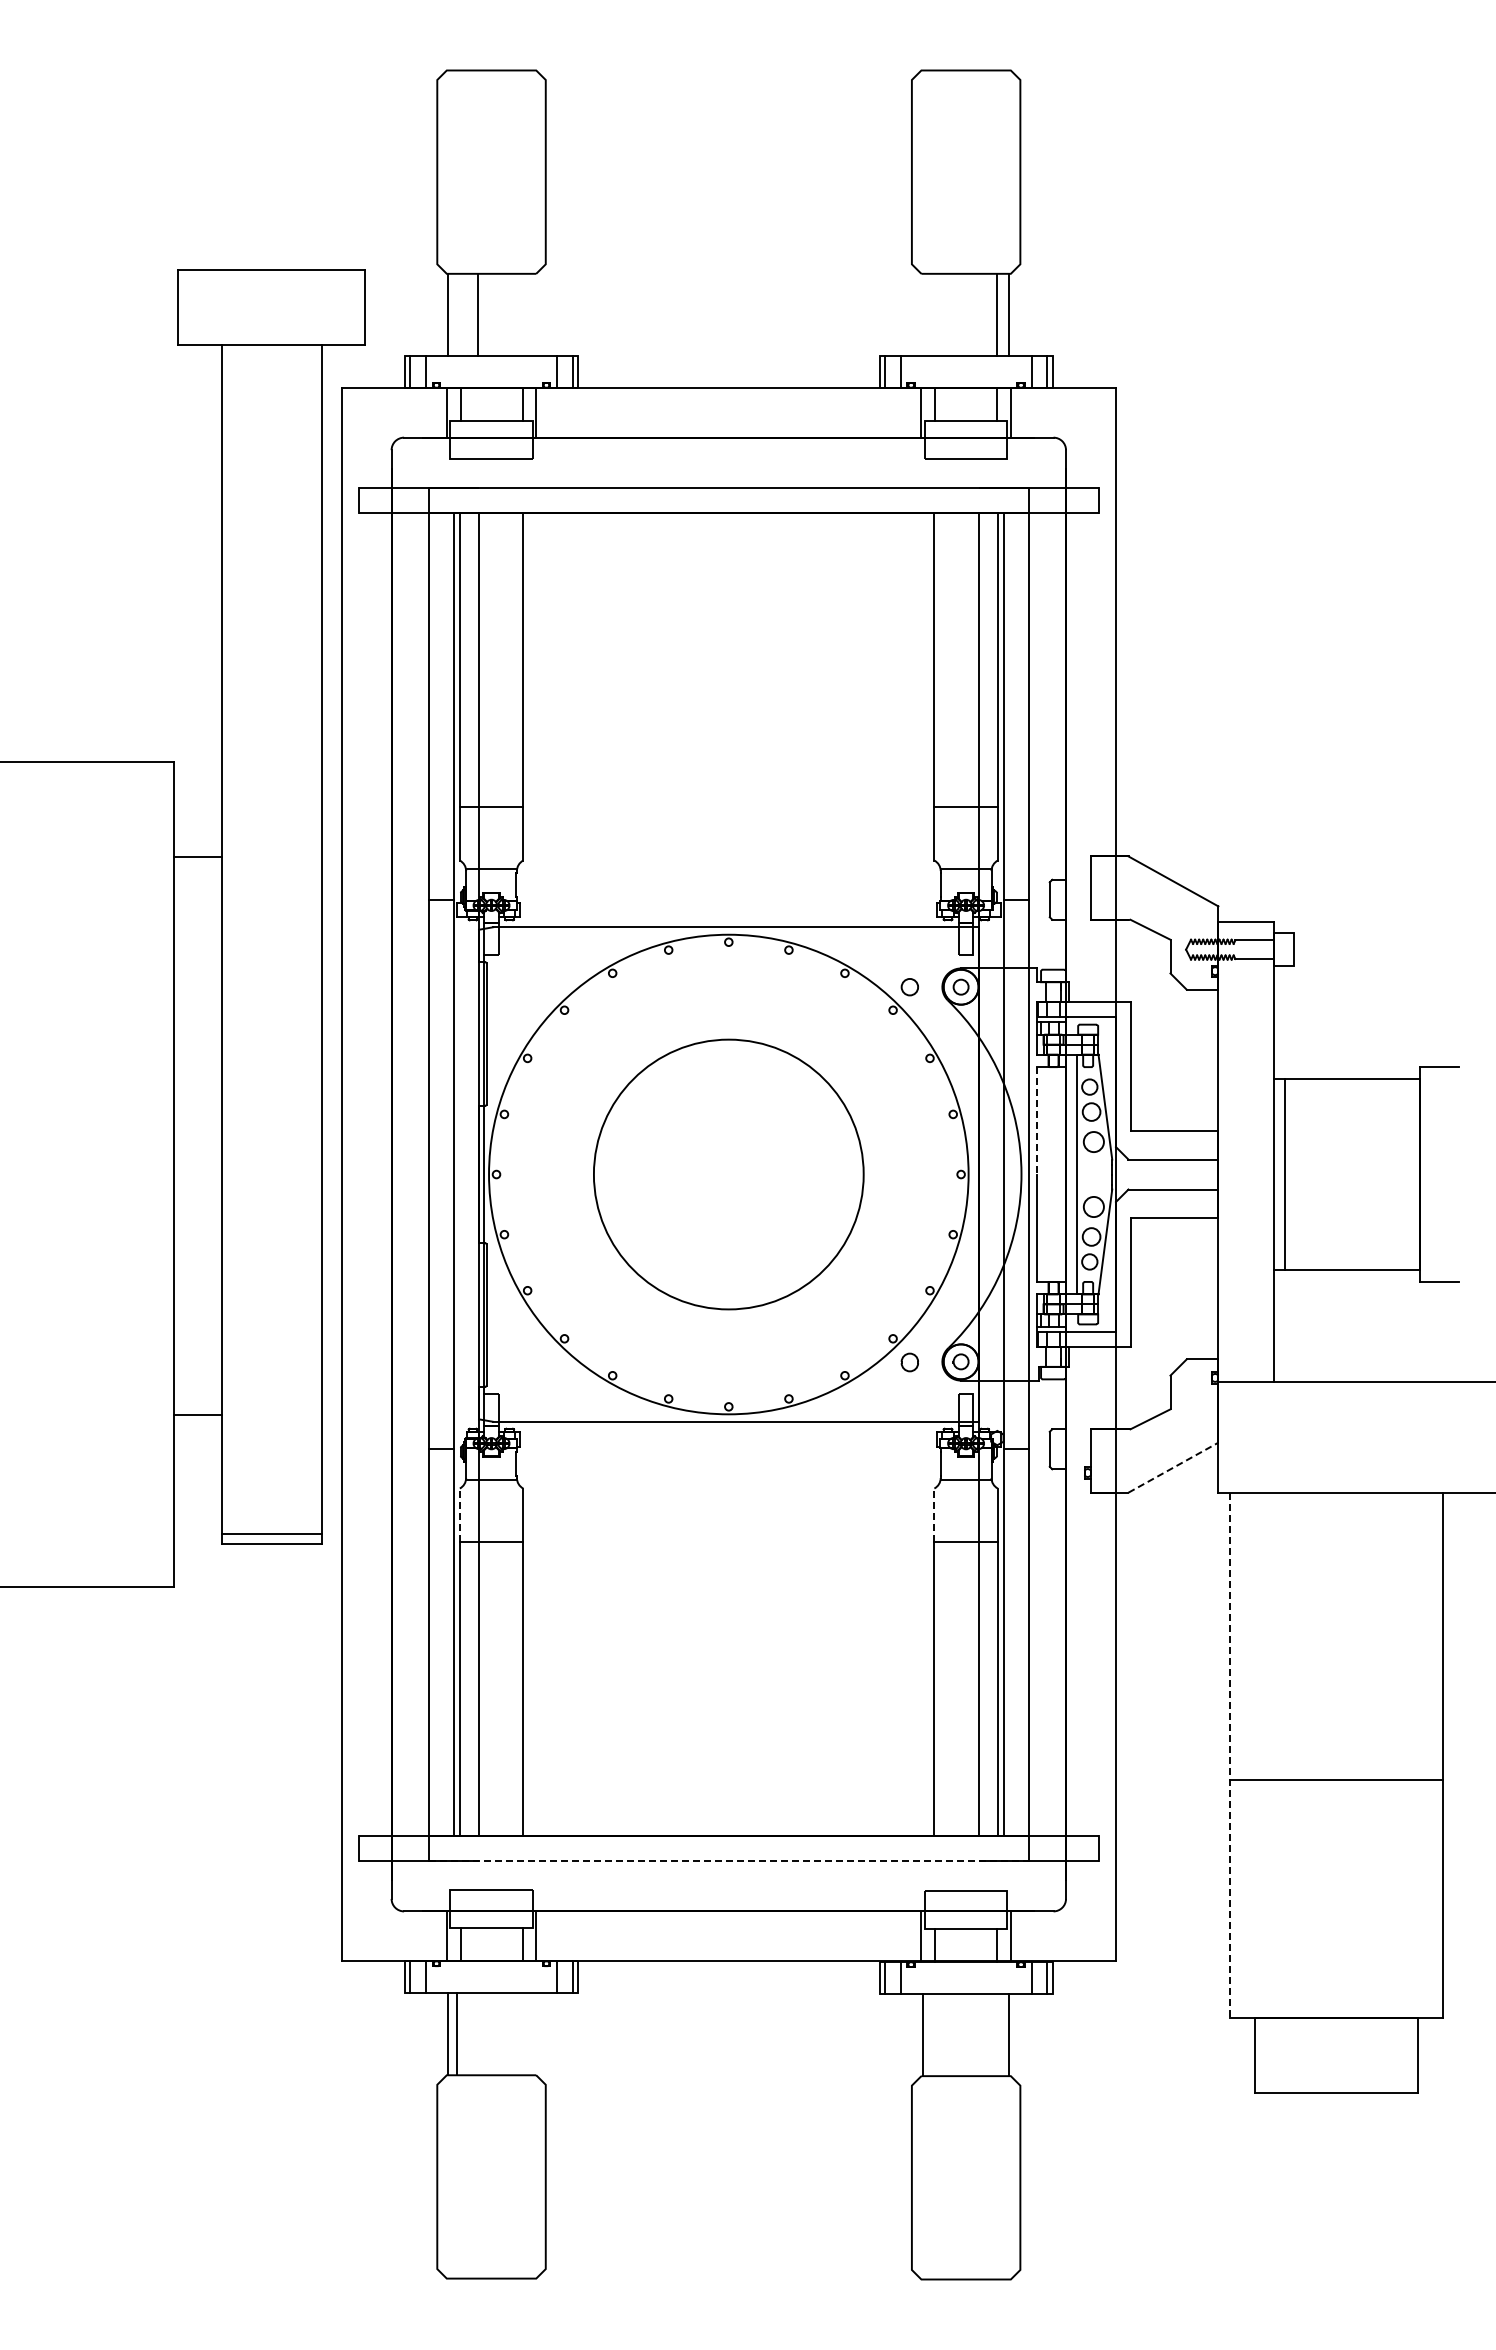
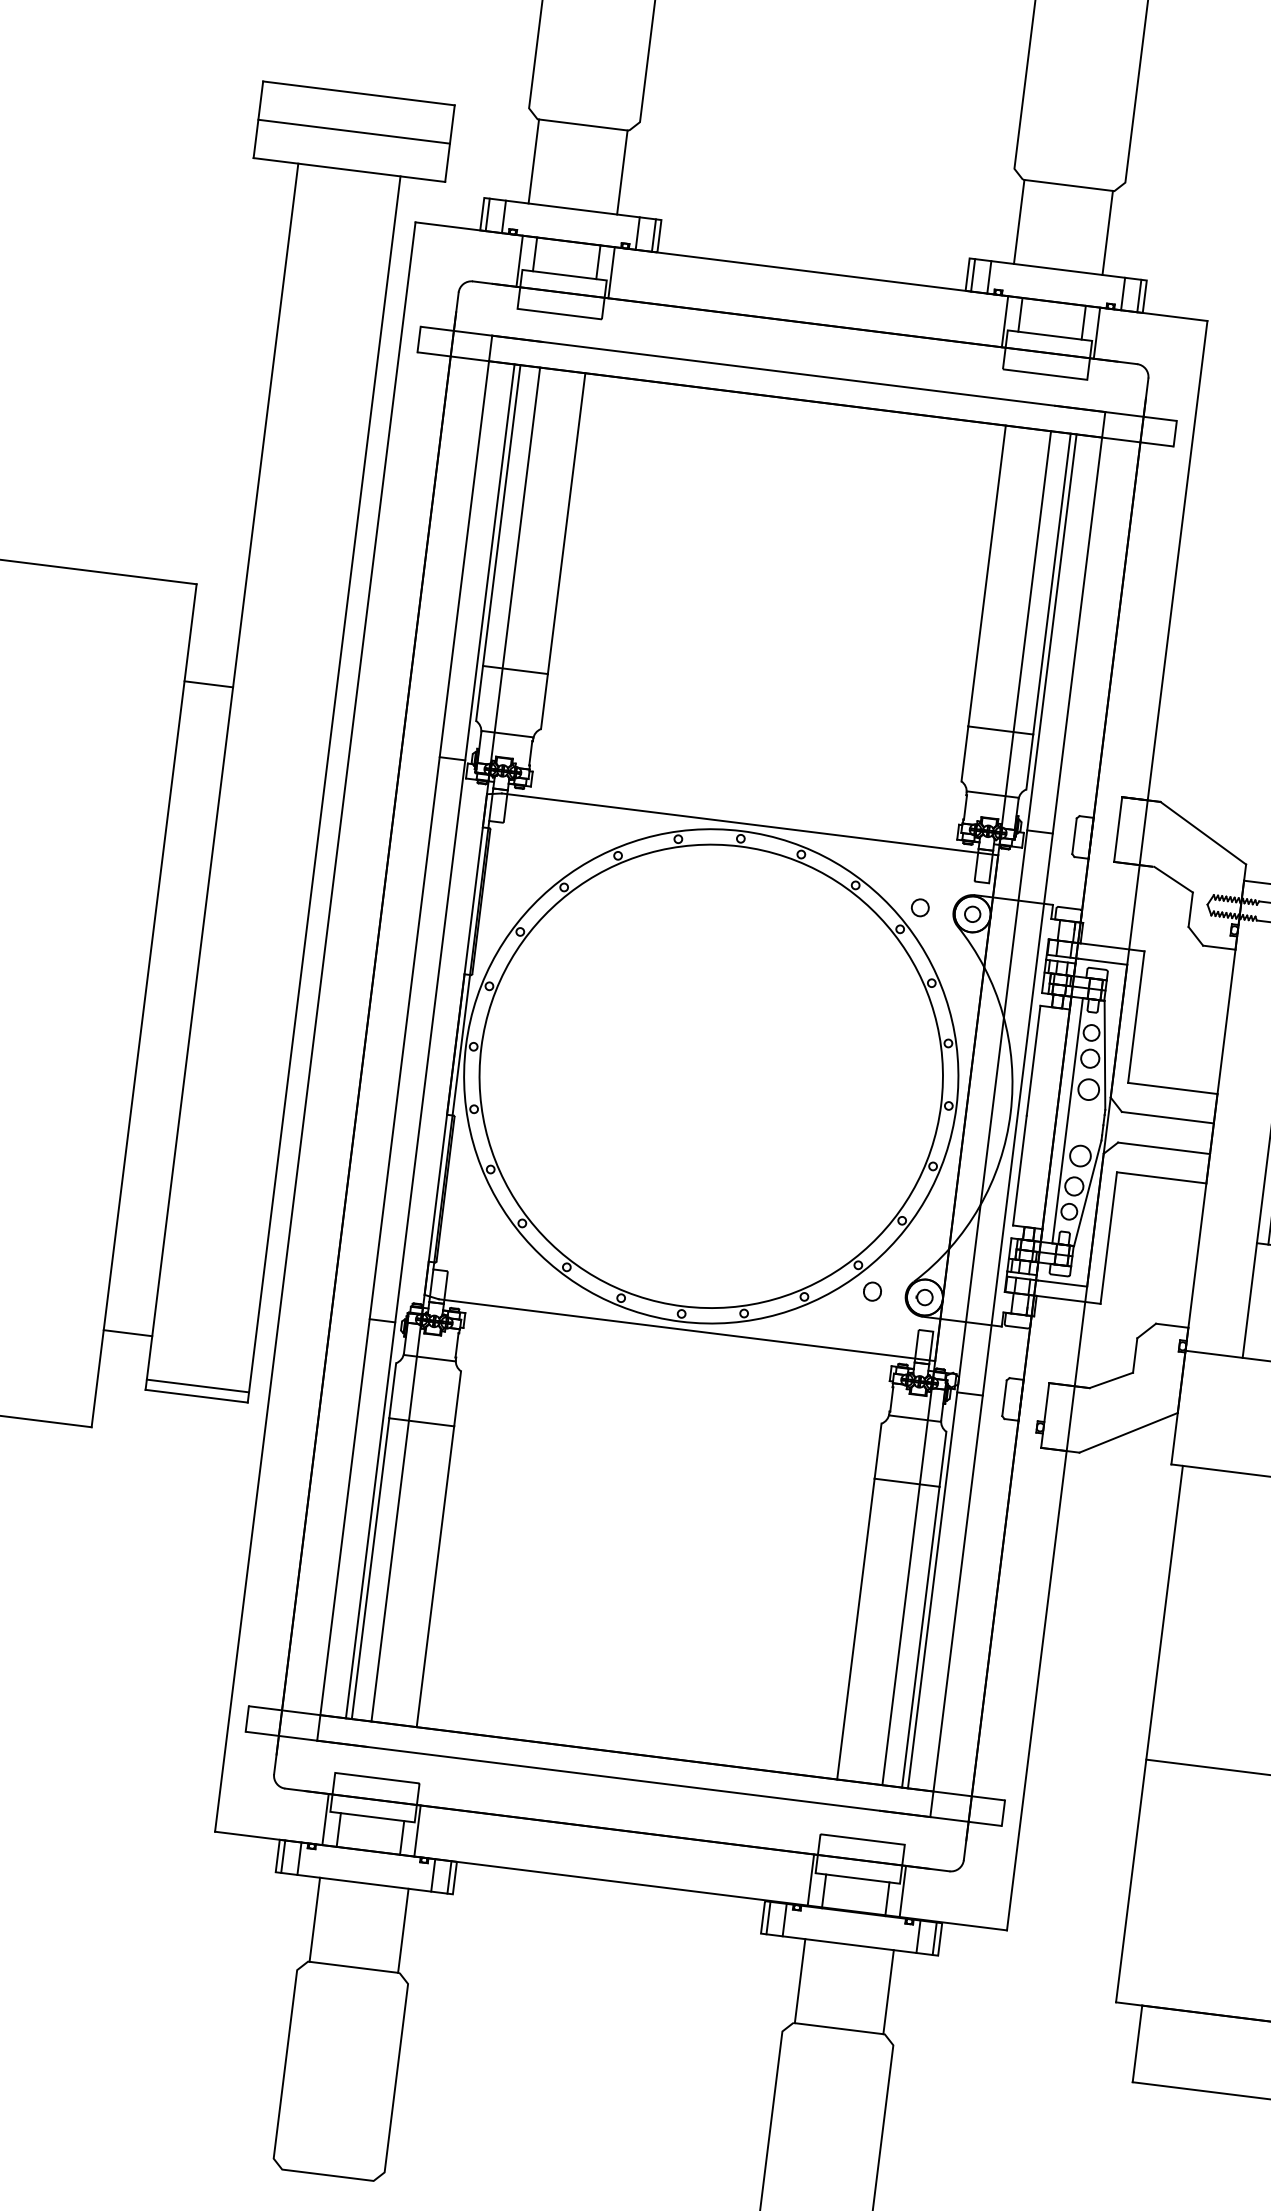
line: (271, 307) -> (354, 131), added
line: (477, 314) -> (622, 172), moved
line: (996, 314) -> (1018, 221), moved
line: (1037, 1120) -> (1033, 1060), dashed -> solid
circle: (728, 1174) -> (710, 1076), size x1.67
line: (197, 1414) -> (127, 1332), moved
line: (1173, 1467) -> (1128, 1432), dashed -> solid
line: (459, 1515) -> (392, 1390), dashed -> solid
line: (934, 1515) -> (878, 1451), dashed -> solid
line: (1229, 1755) -> (1149, 1734), dashed -> solid
line: (728, 1861) -> (623, 1778), dashed -> solid
line: (456, 2034) -> (402, 1931), moved

